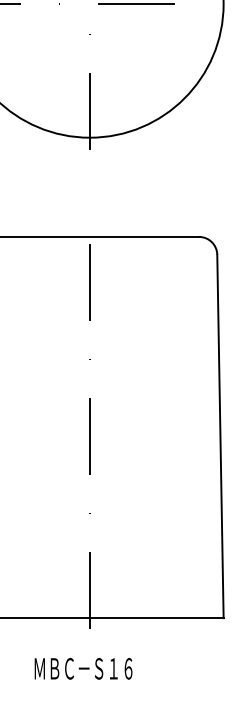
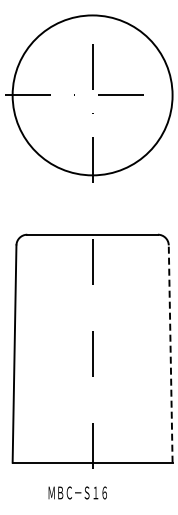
line: (220, 437) -> (170, 354), solid -> dashed
text: (83, 668) -> (77, 492), moved

